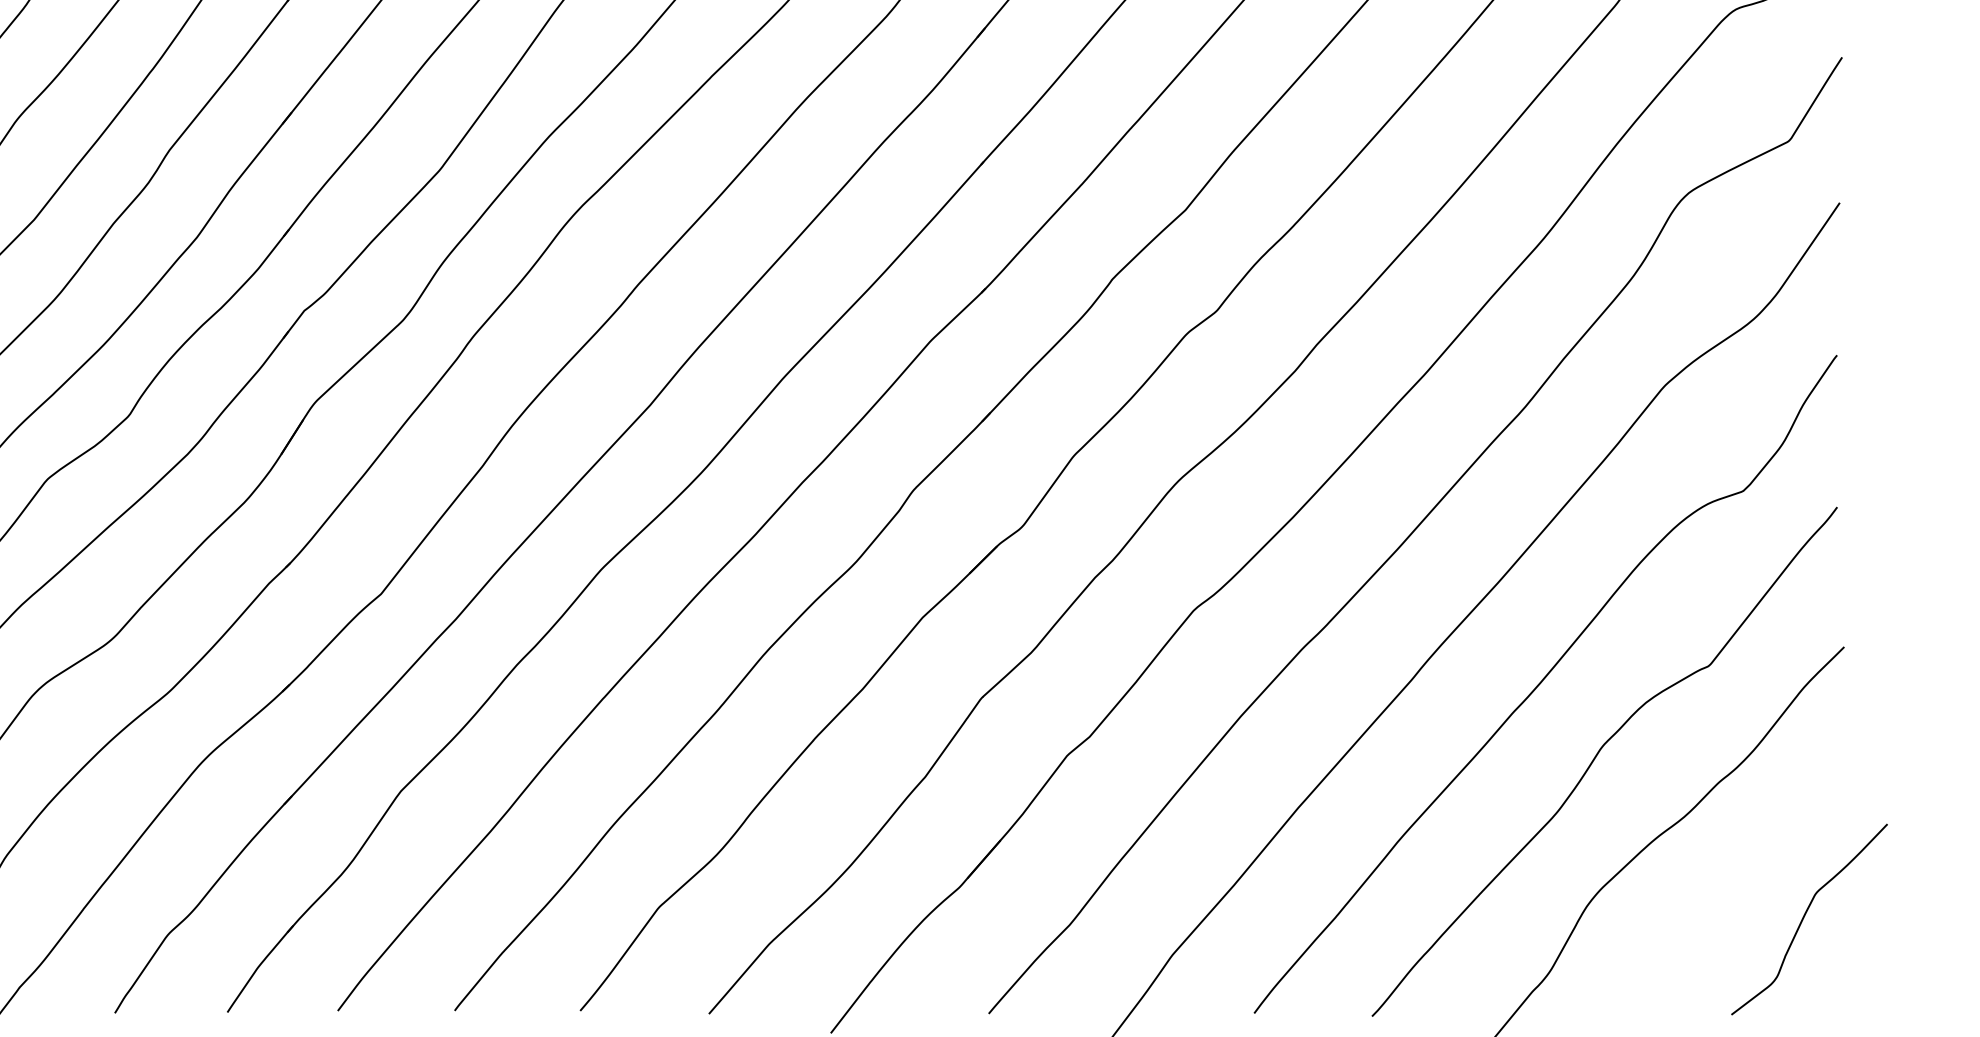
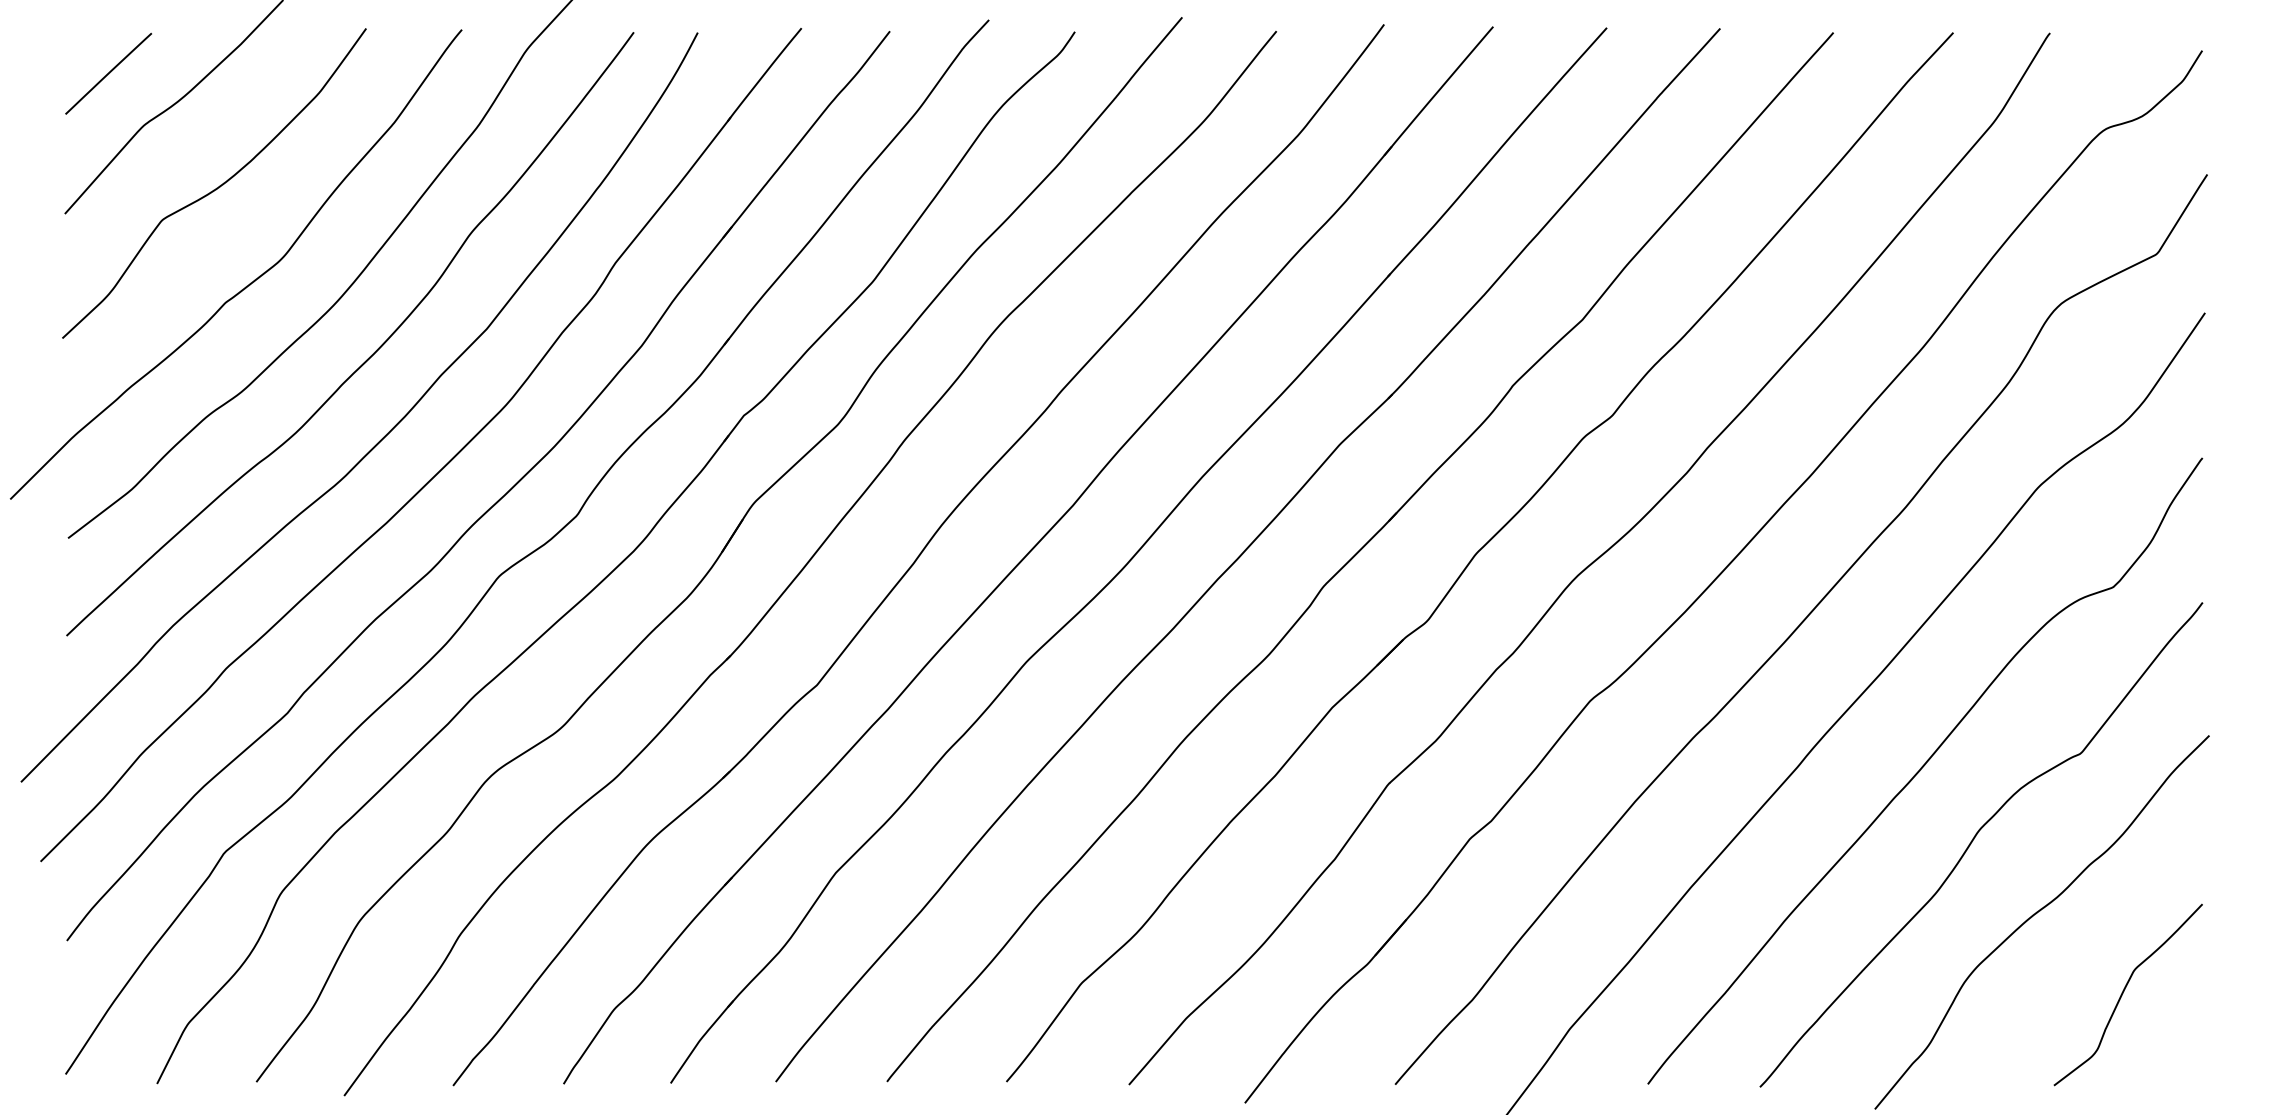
curve: (1804, 918) -> (2123, 993), moved

